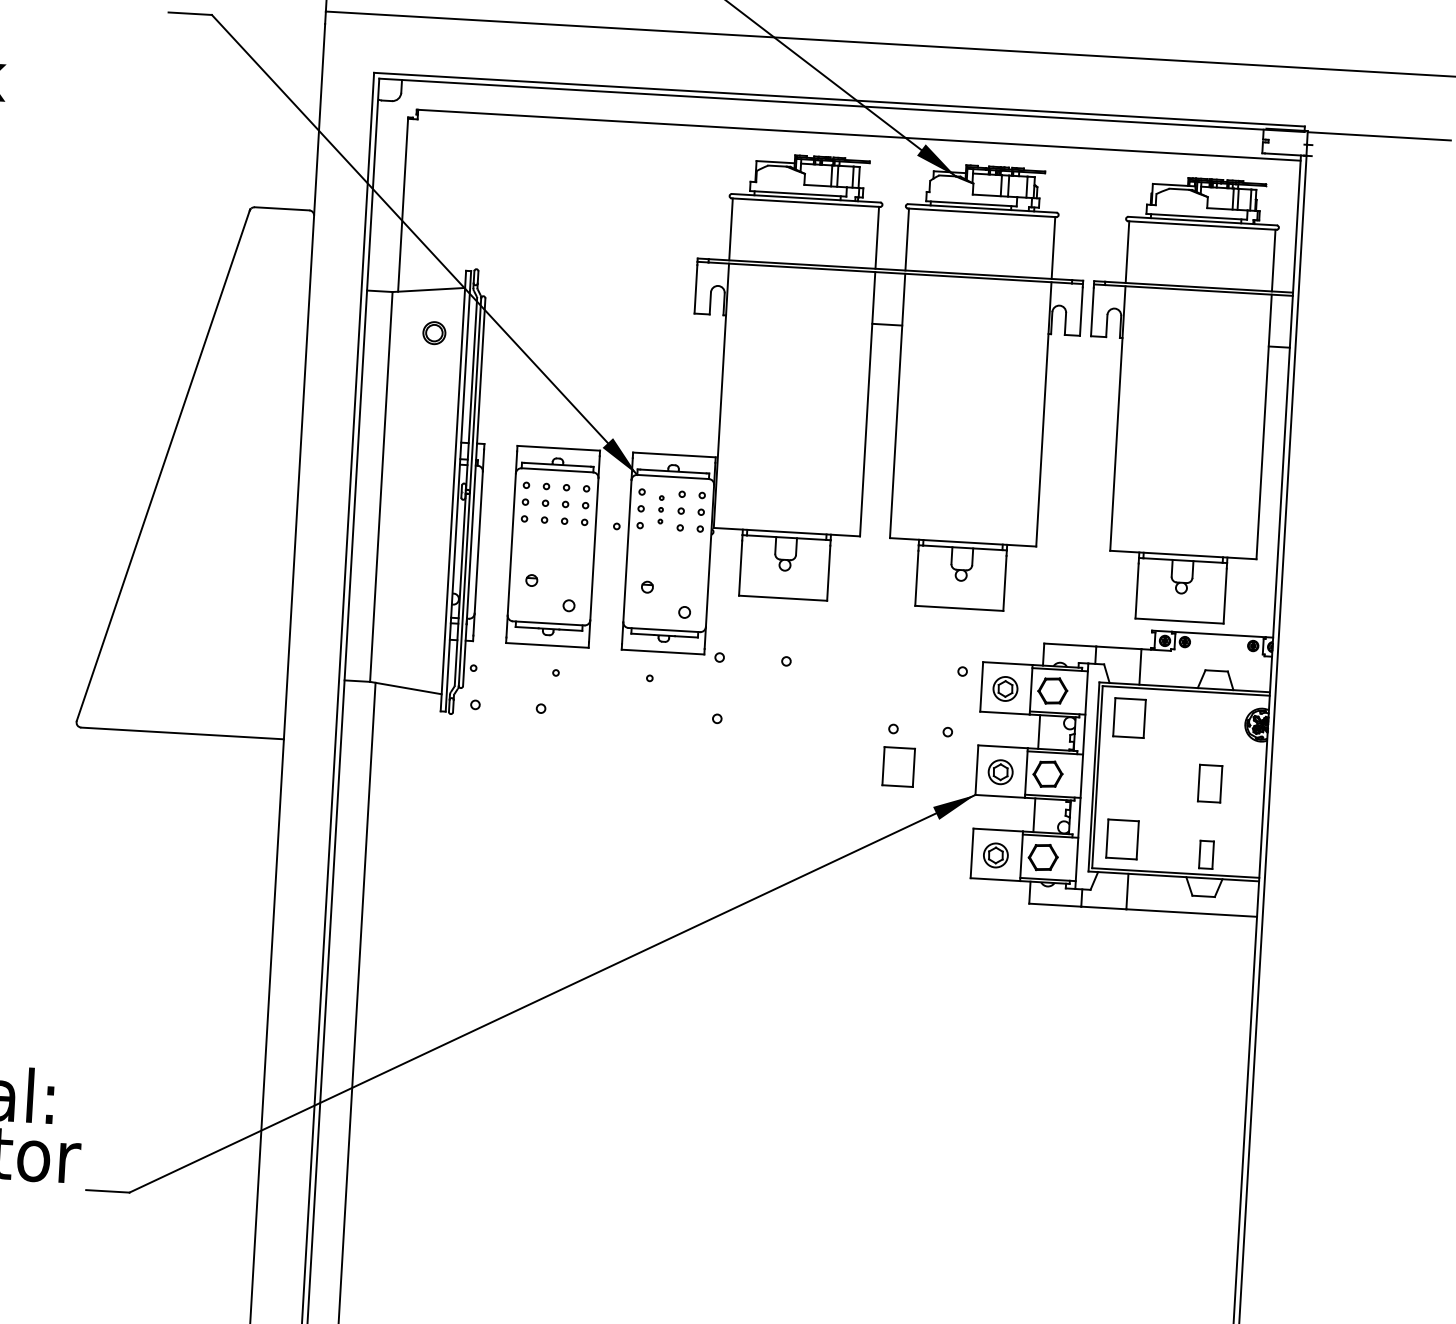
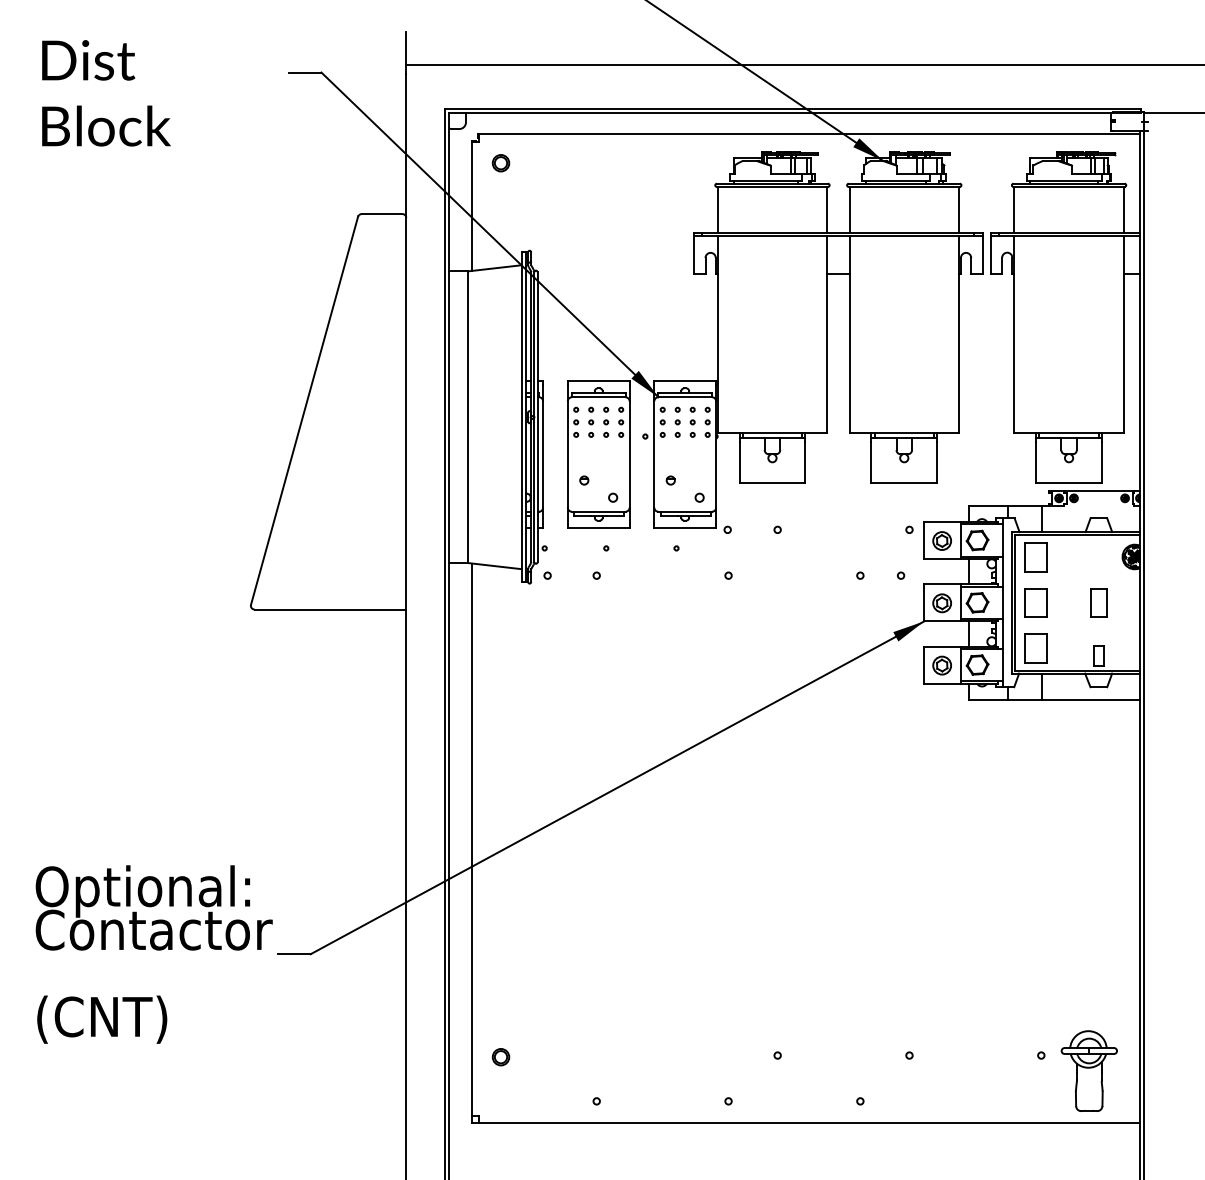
part: (433, 333) -> (500, 163), moved
part: (660, 508) -> (677, 421), size x1.43
part: (898, 766) -> (1035, 602), moved

